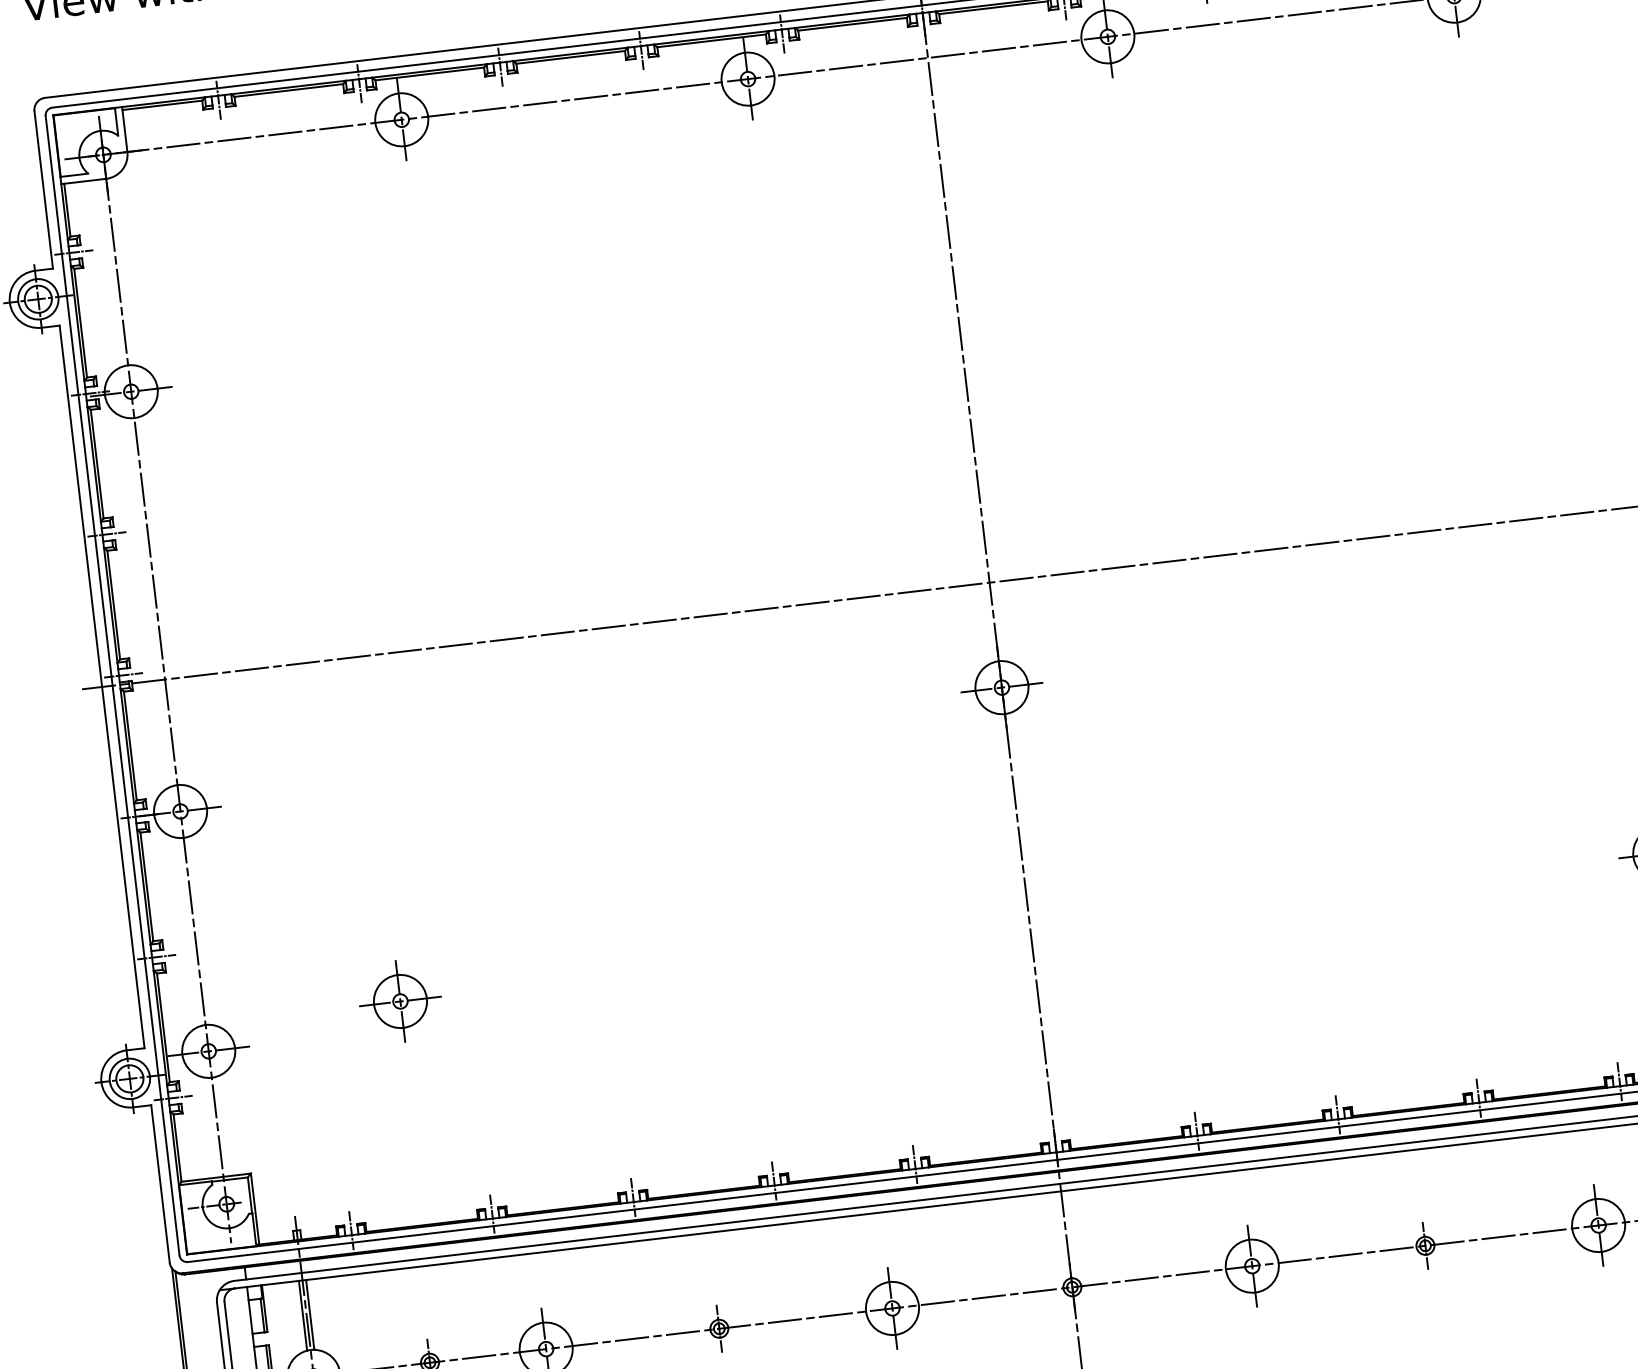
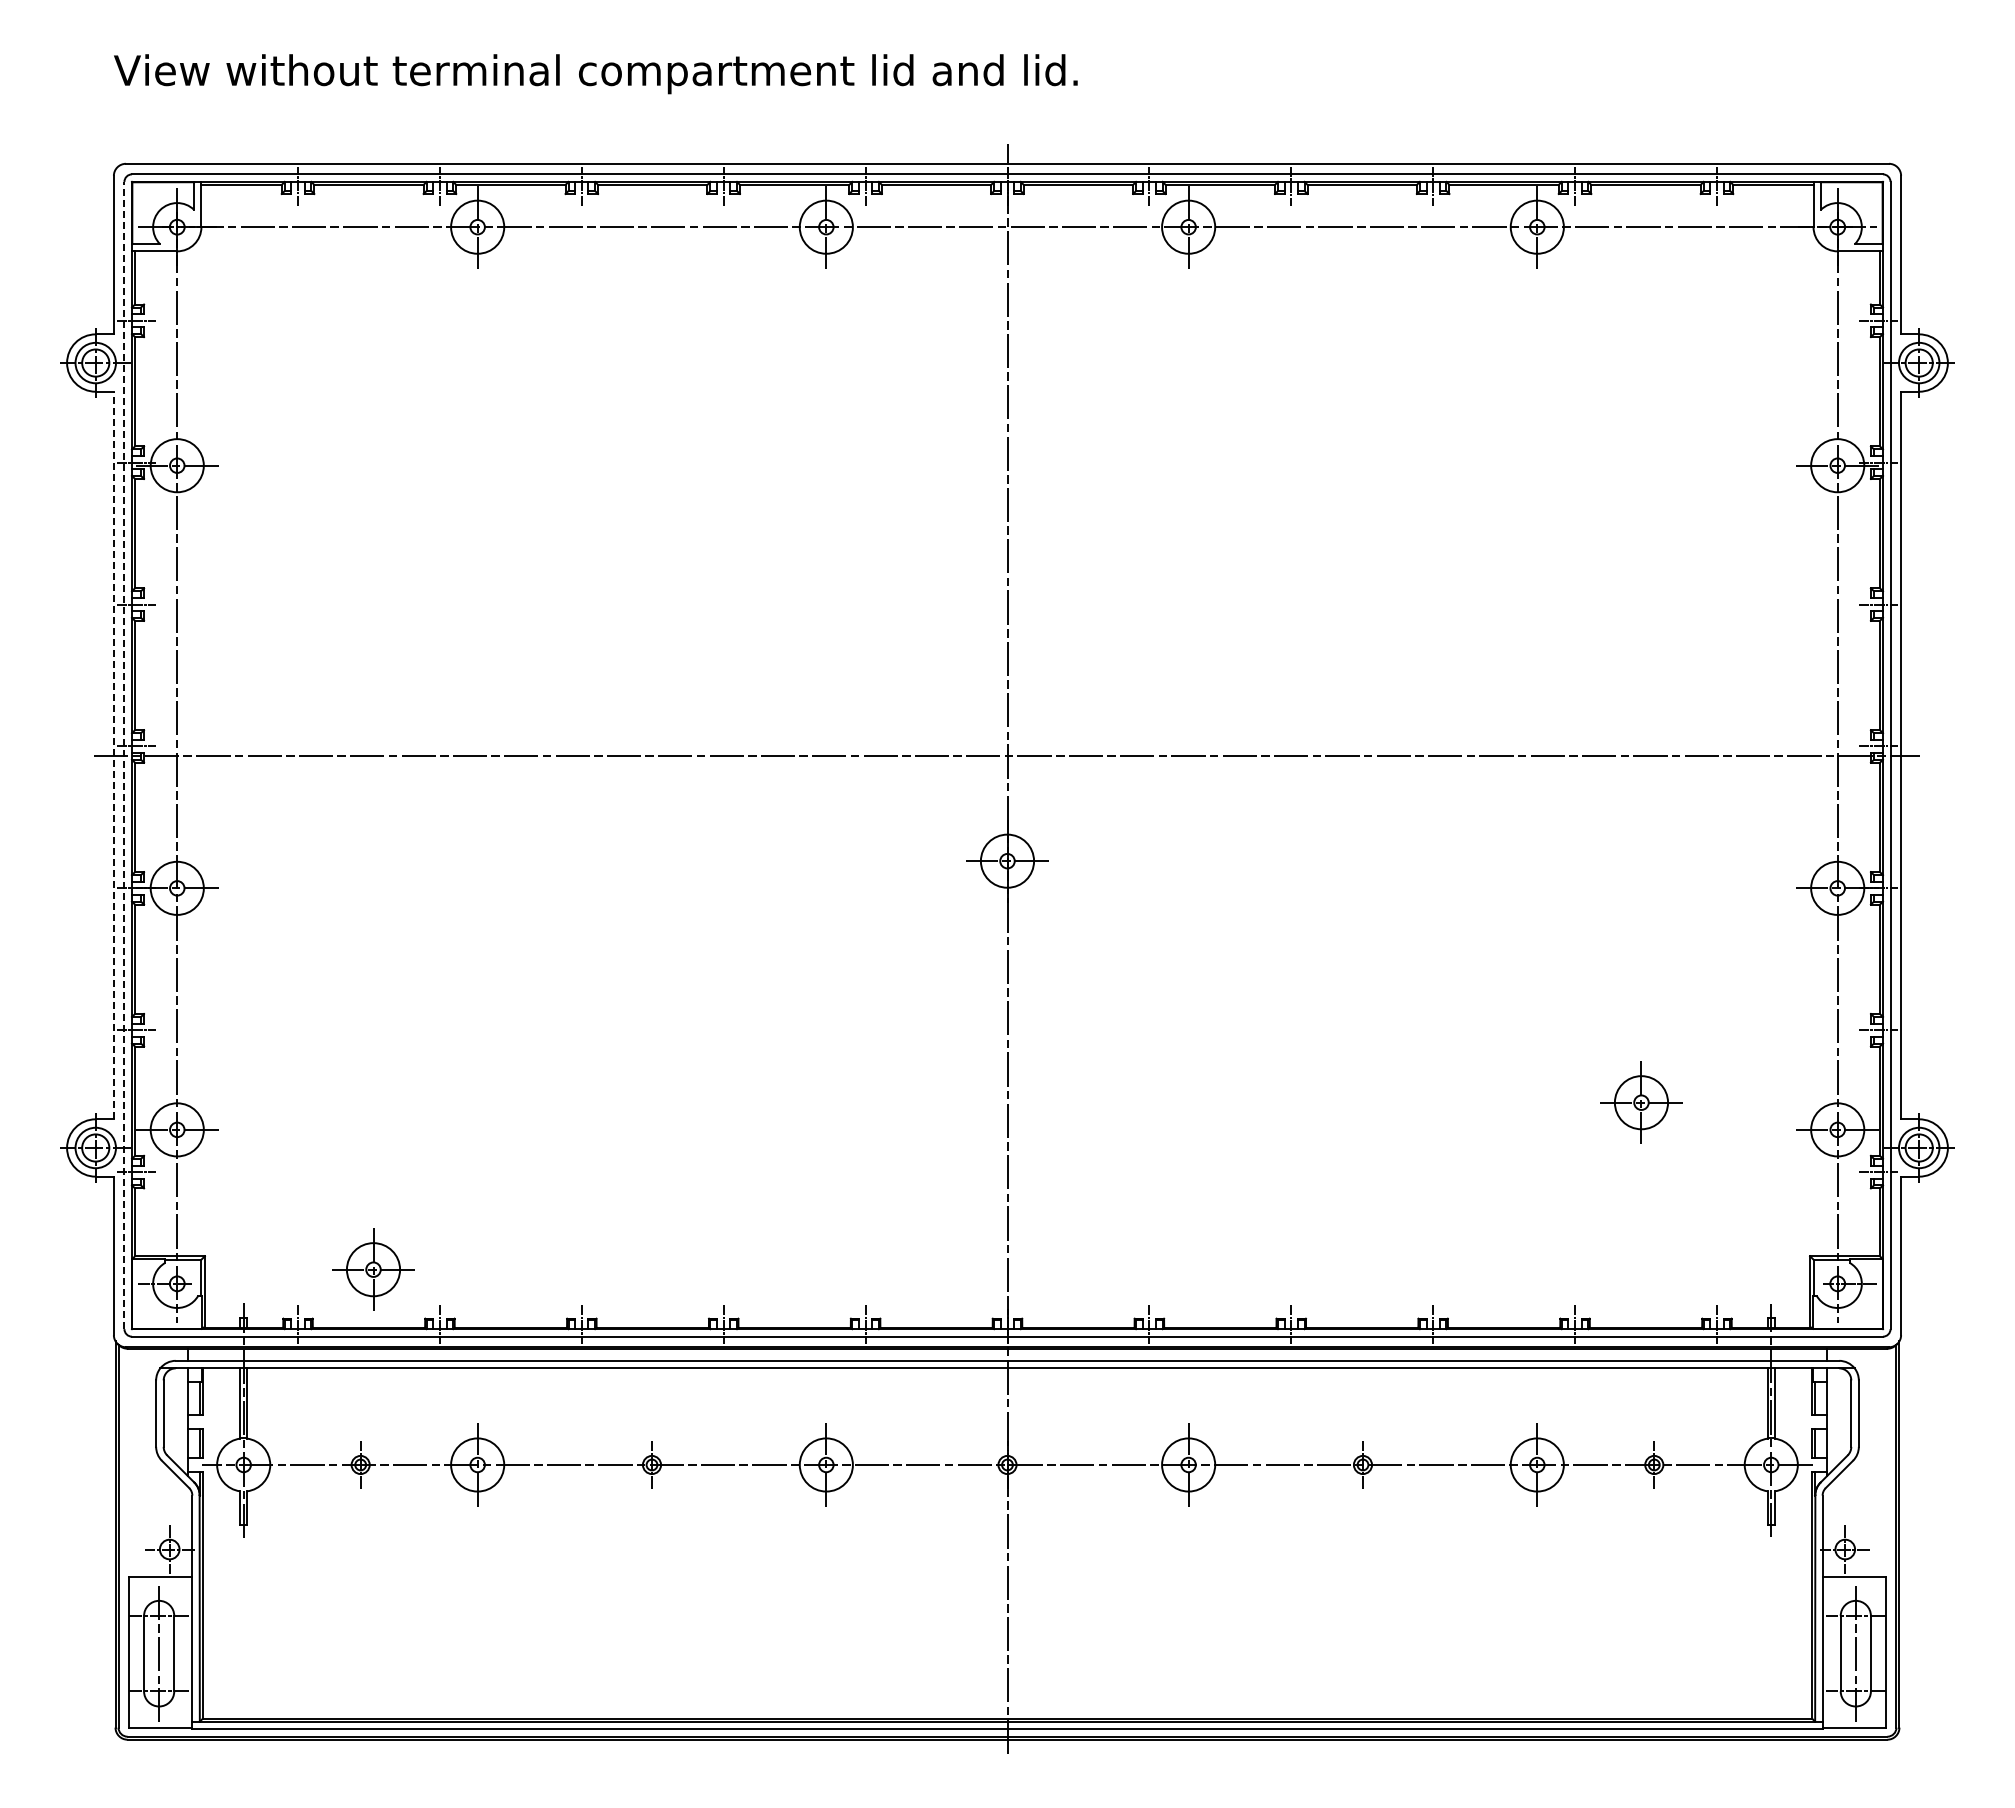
line: (112, 685) -> (124, 755), solid -> dashed
line: (101, 686) -> (113, 755), solid -> dashed
part: (400, 1001) -> (373, 1269), moved

